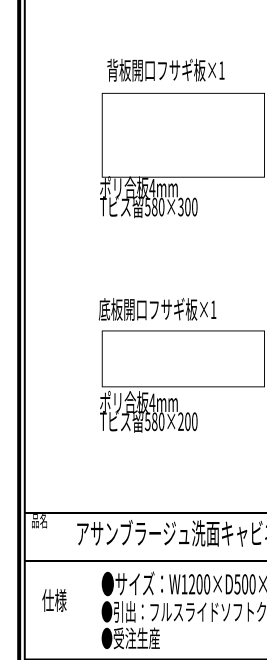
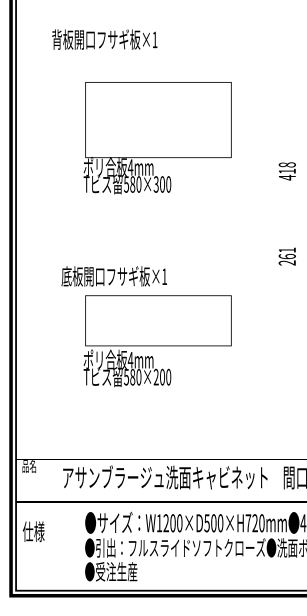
text: (165, 70) -> (104, 39), moved
text: (156, 309) -> (113, 276), moved
text: (54, 600) -> (33, 531), moved

